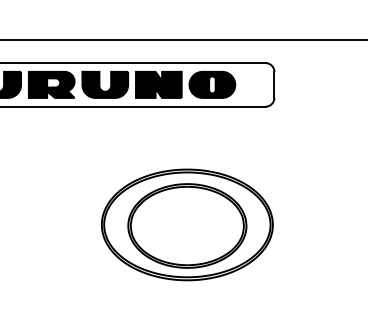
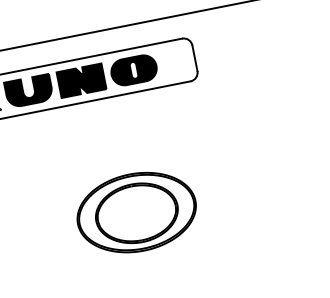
part: (187, 224) -> (136, 212), size x0.7

